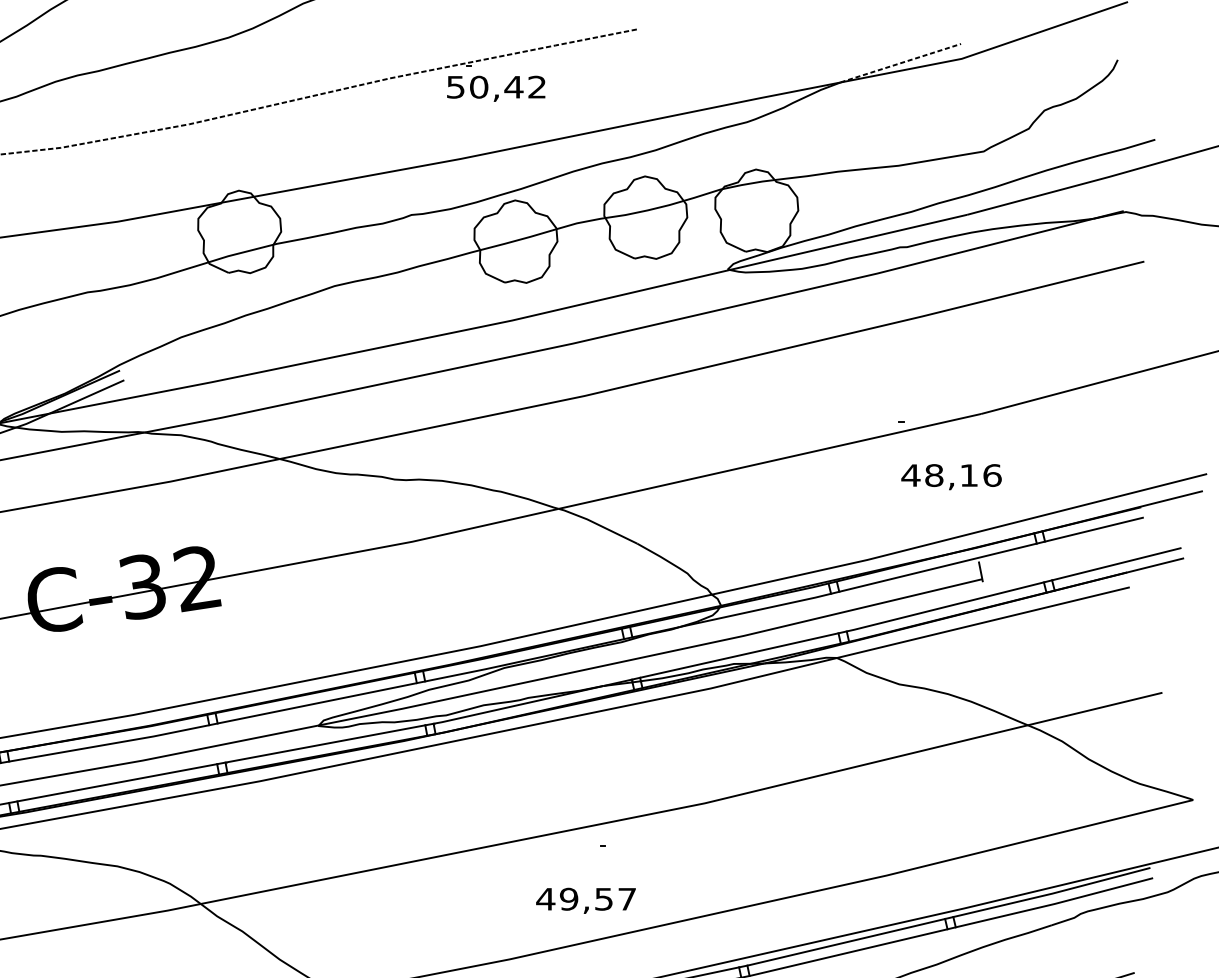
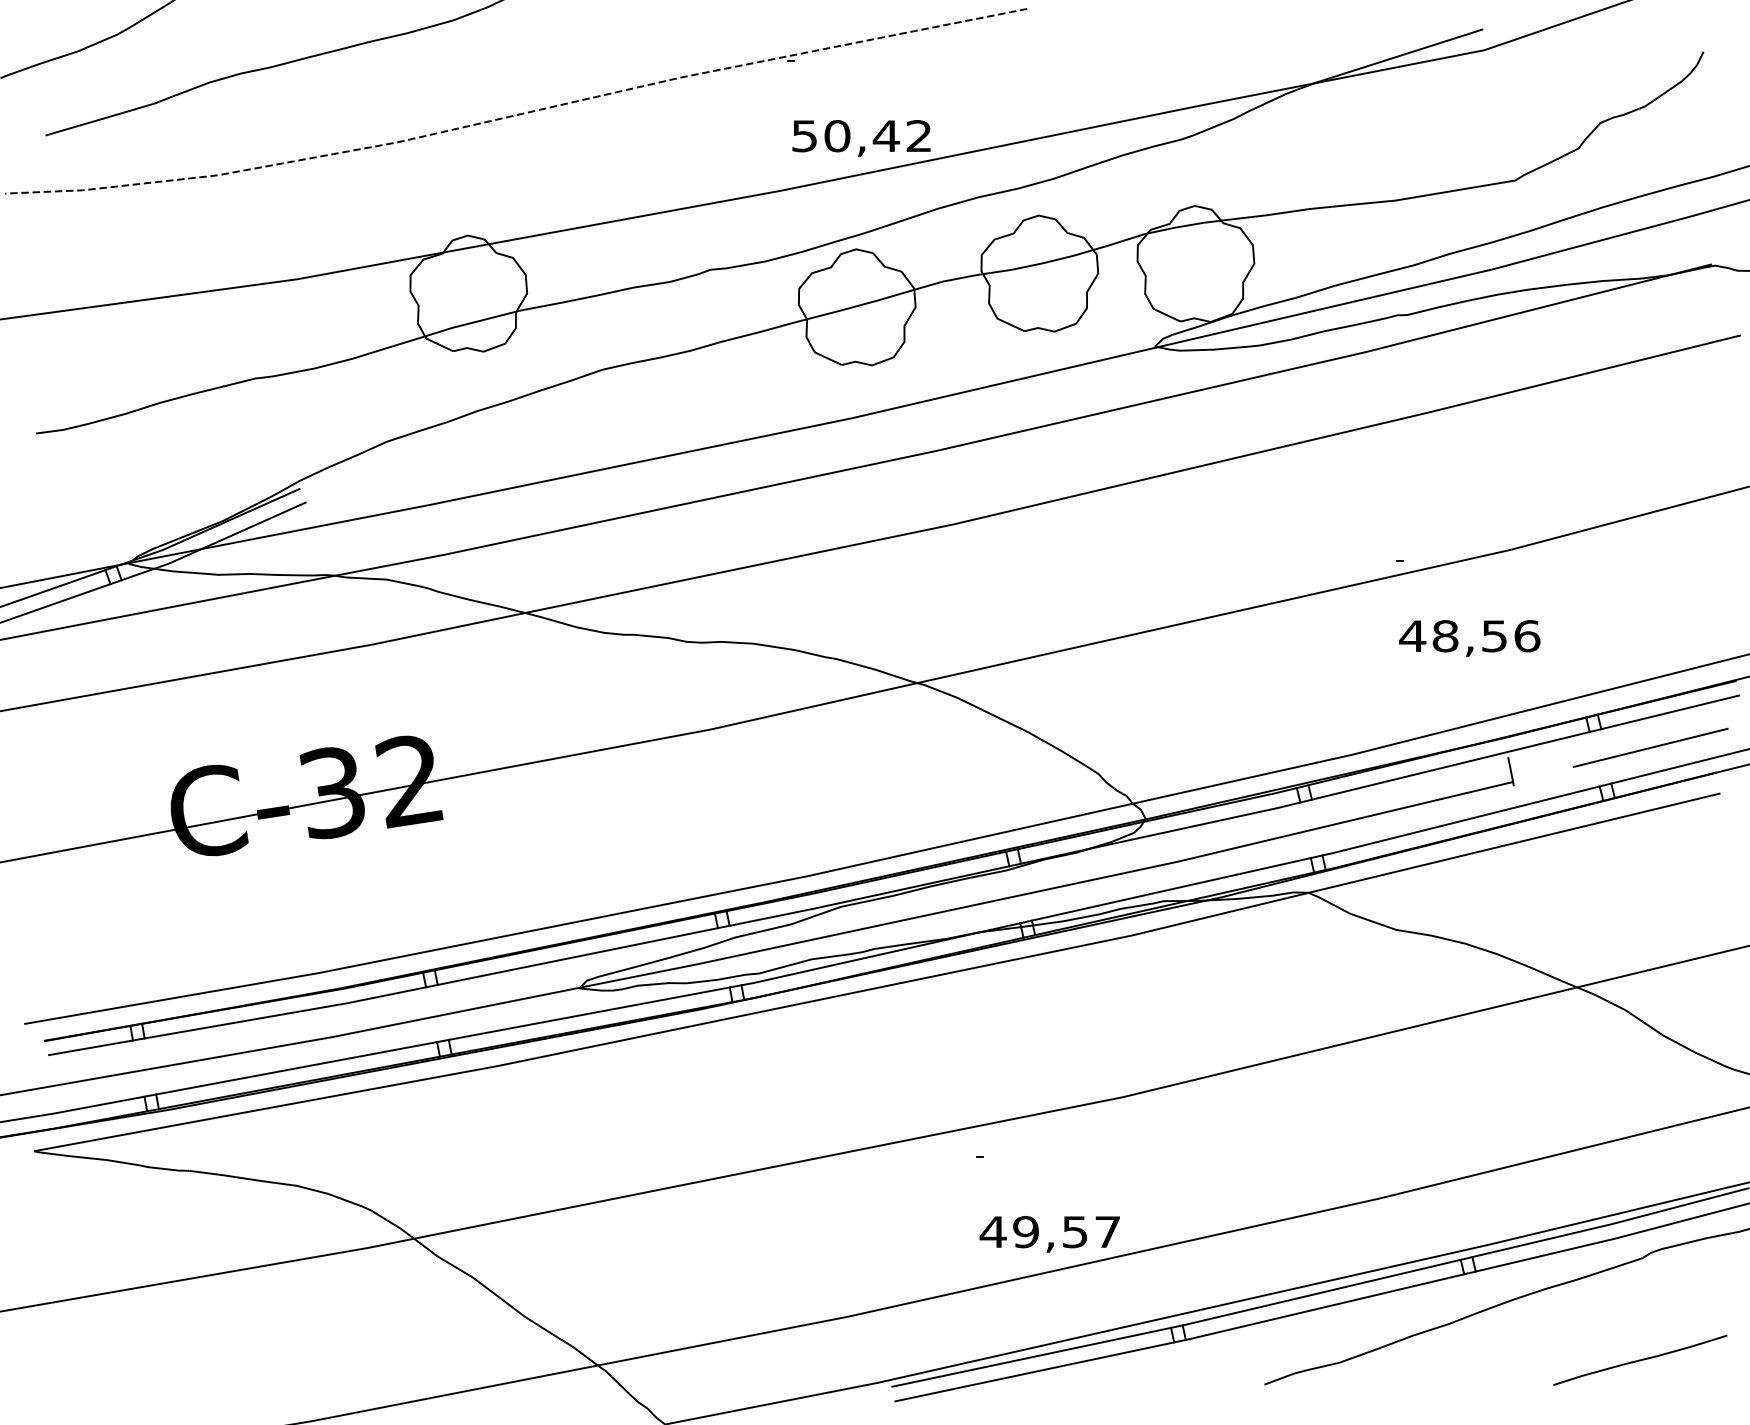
line: (900, 63) -> (1397, 56), dashed -> solid
text: (496, 88) -> (861, 138), moved
text: (969, 475) -> (1494, 636), 48,16 -> 48,56
line: (1080, 554) -> (1650, 747), added
text: (585, 900) -> (1049, 1234), moved

